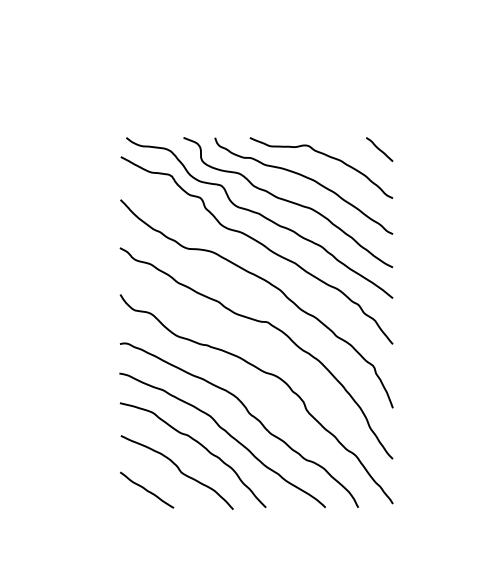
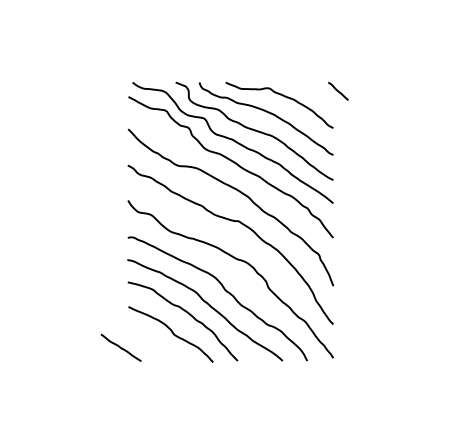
line: (379, 148) -> (338, 90), moved
line: (146, 489) -> (120, 347), moved

